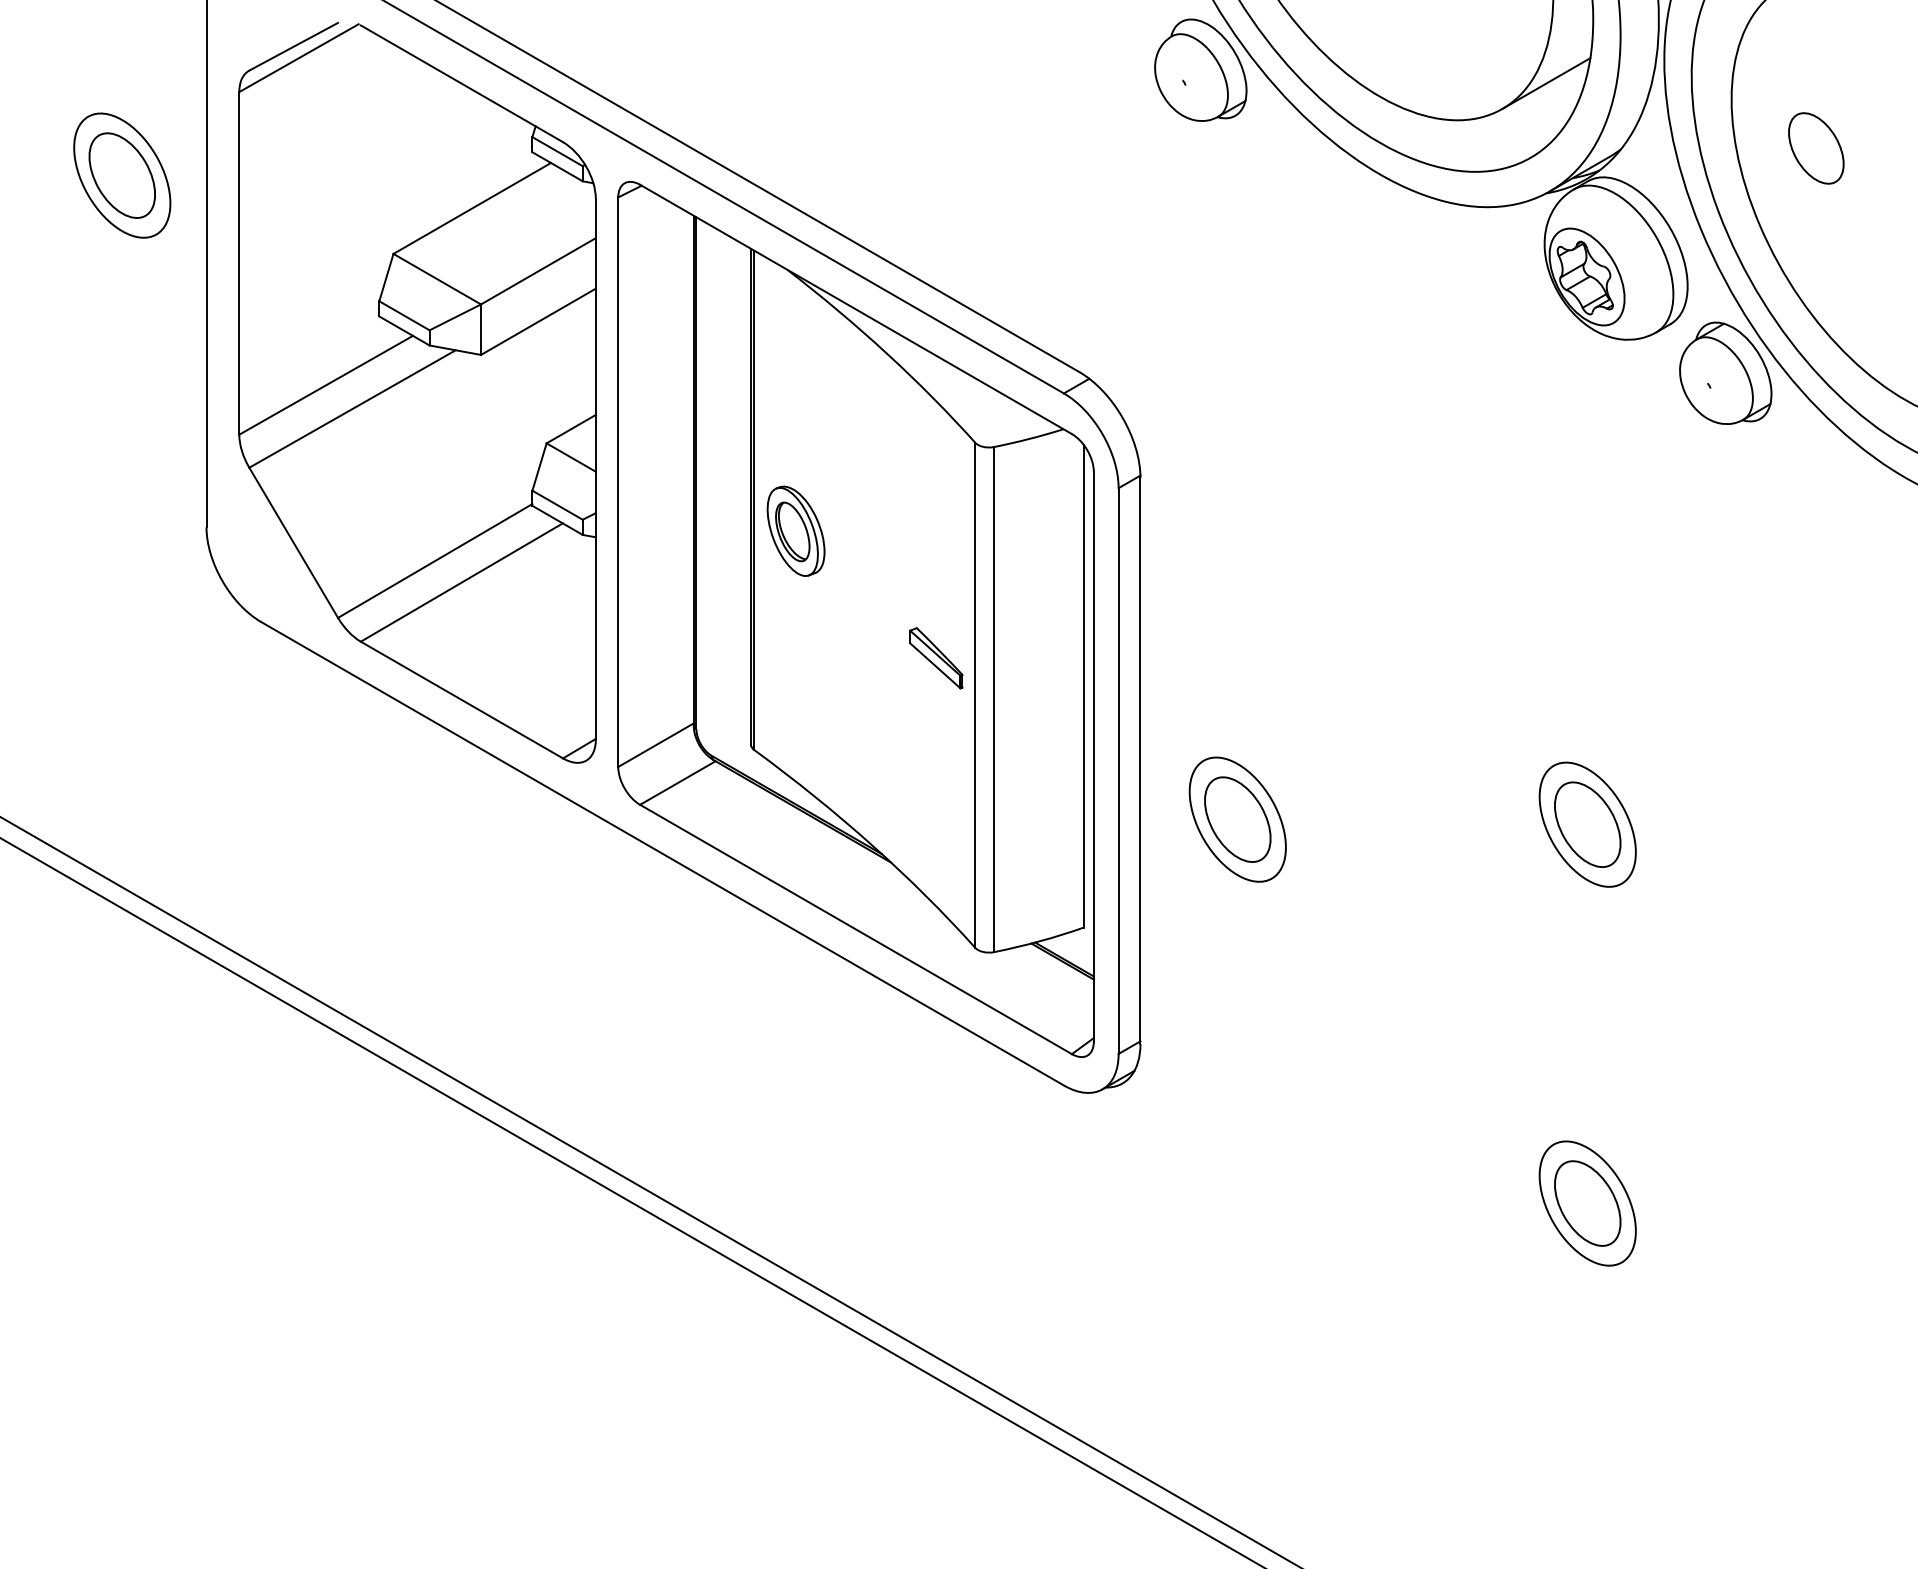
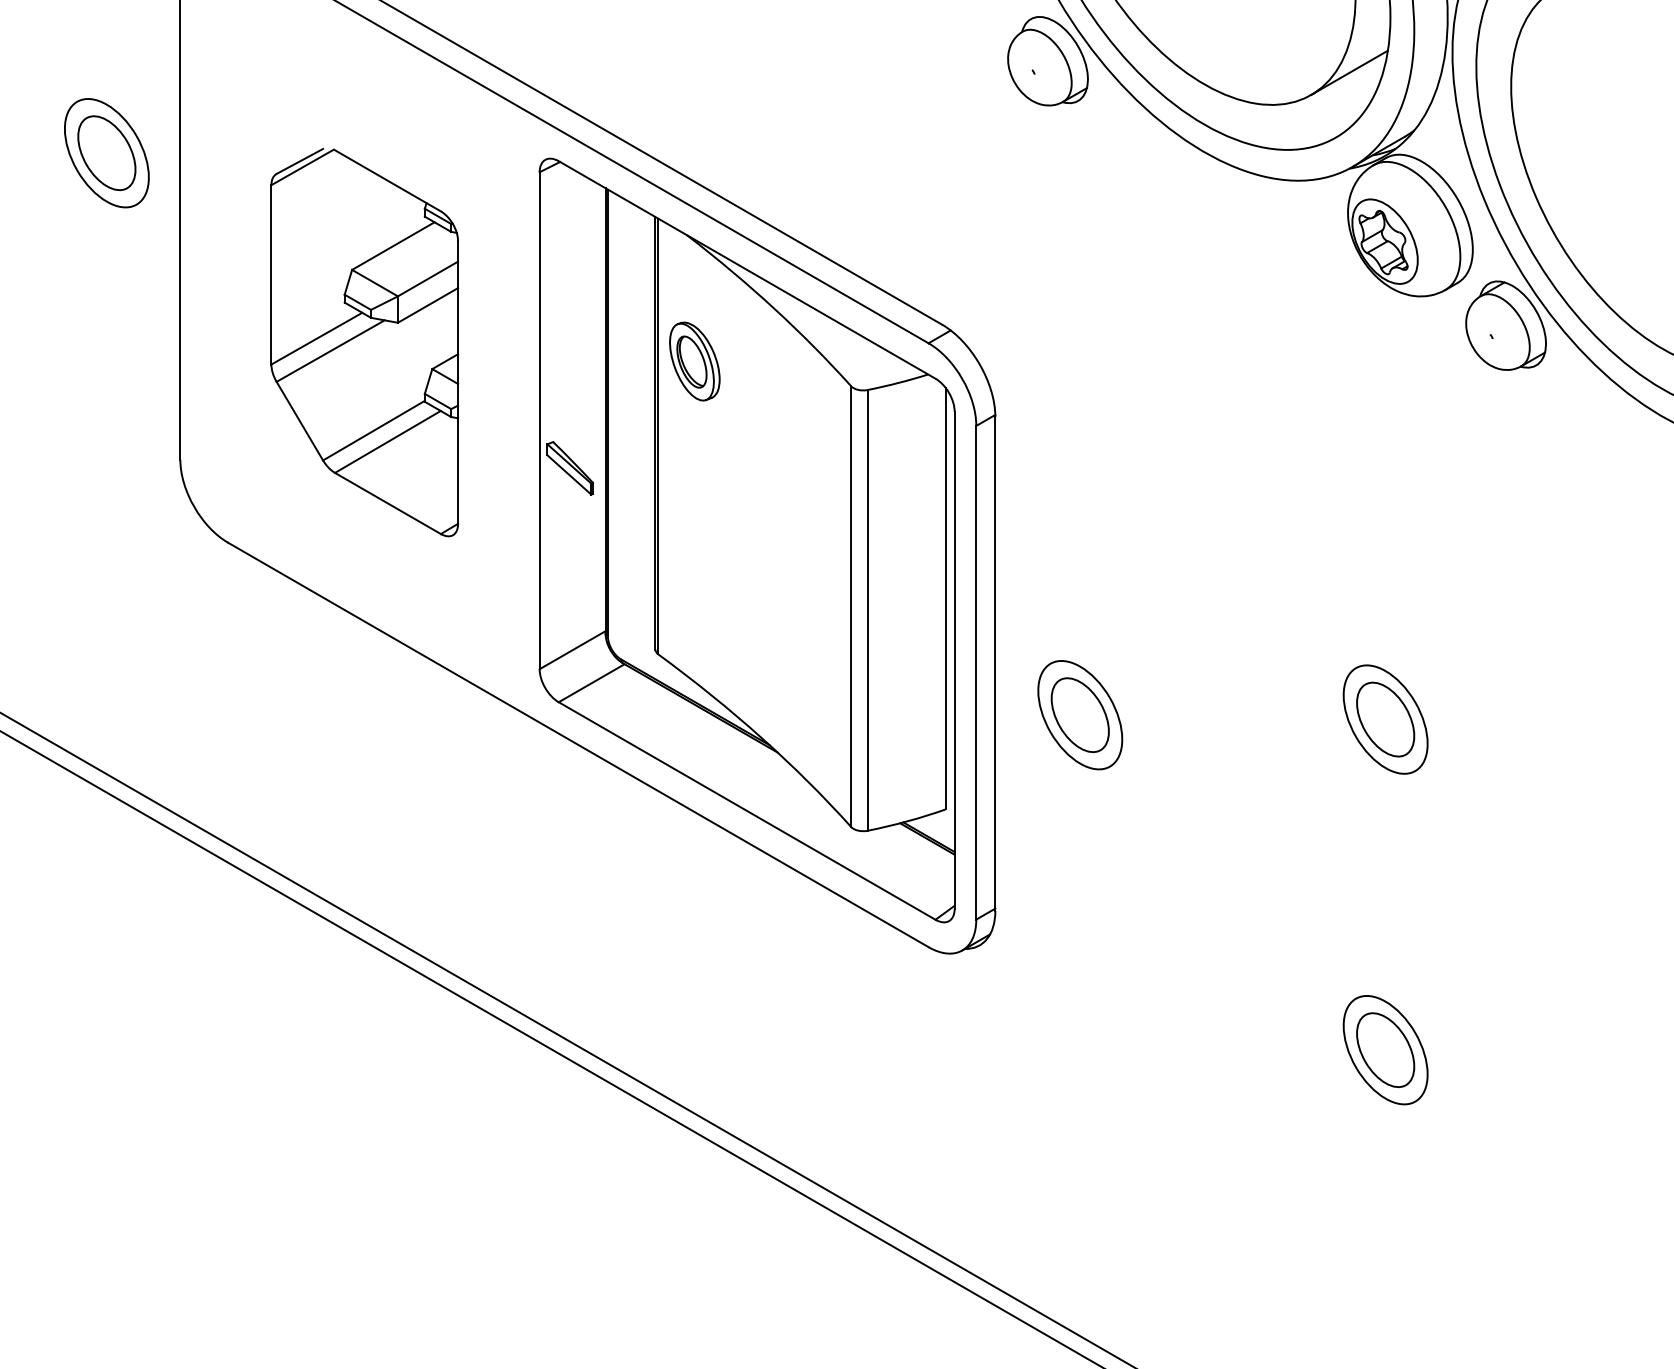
part: (1815, 148) -> (1584, 129), removed
part: (417, 392) -> (364, 342), size x0.6
part: (795, 531) -> (694, 361), moved
part: (935, 658) -> (569, 468), moved

